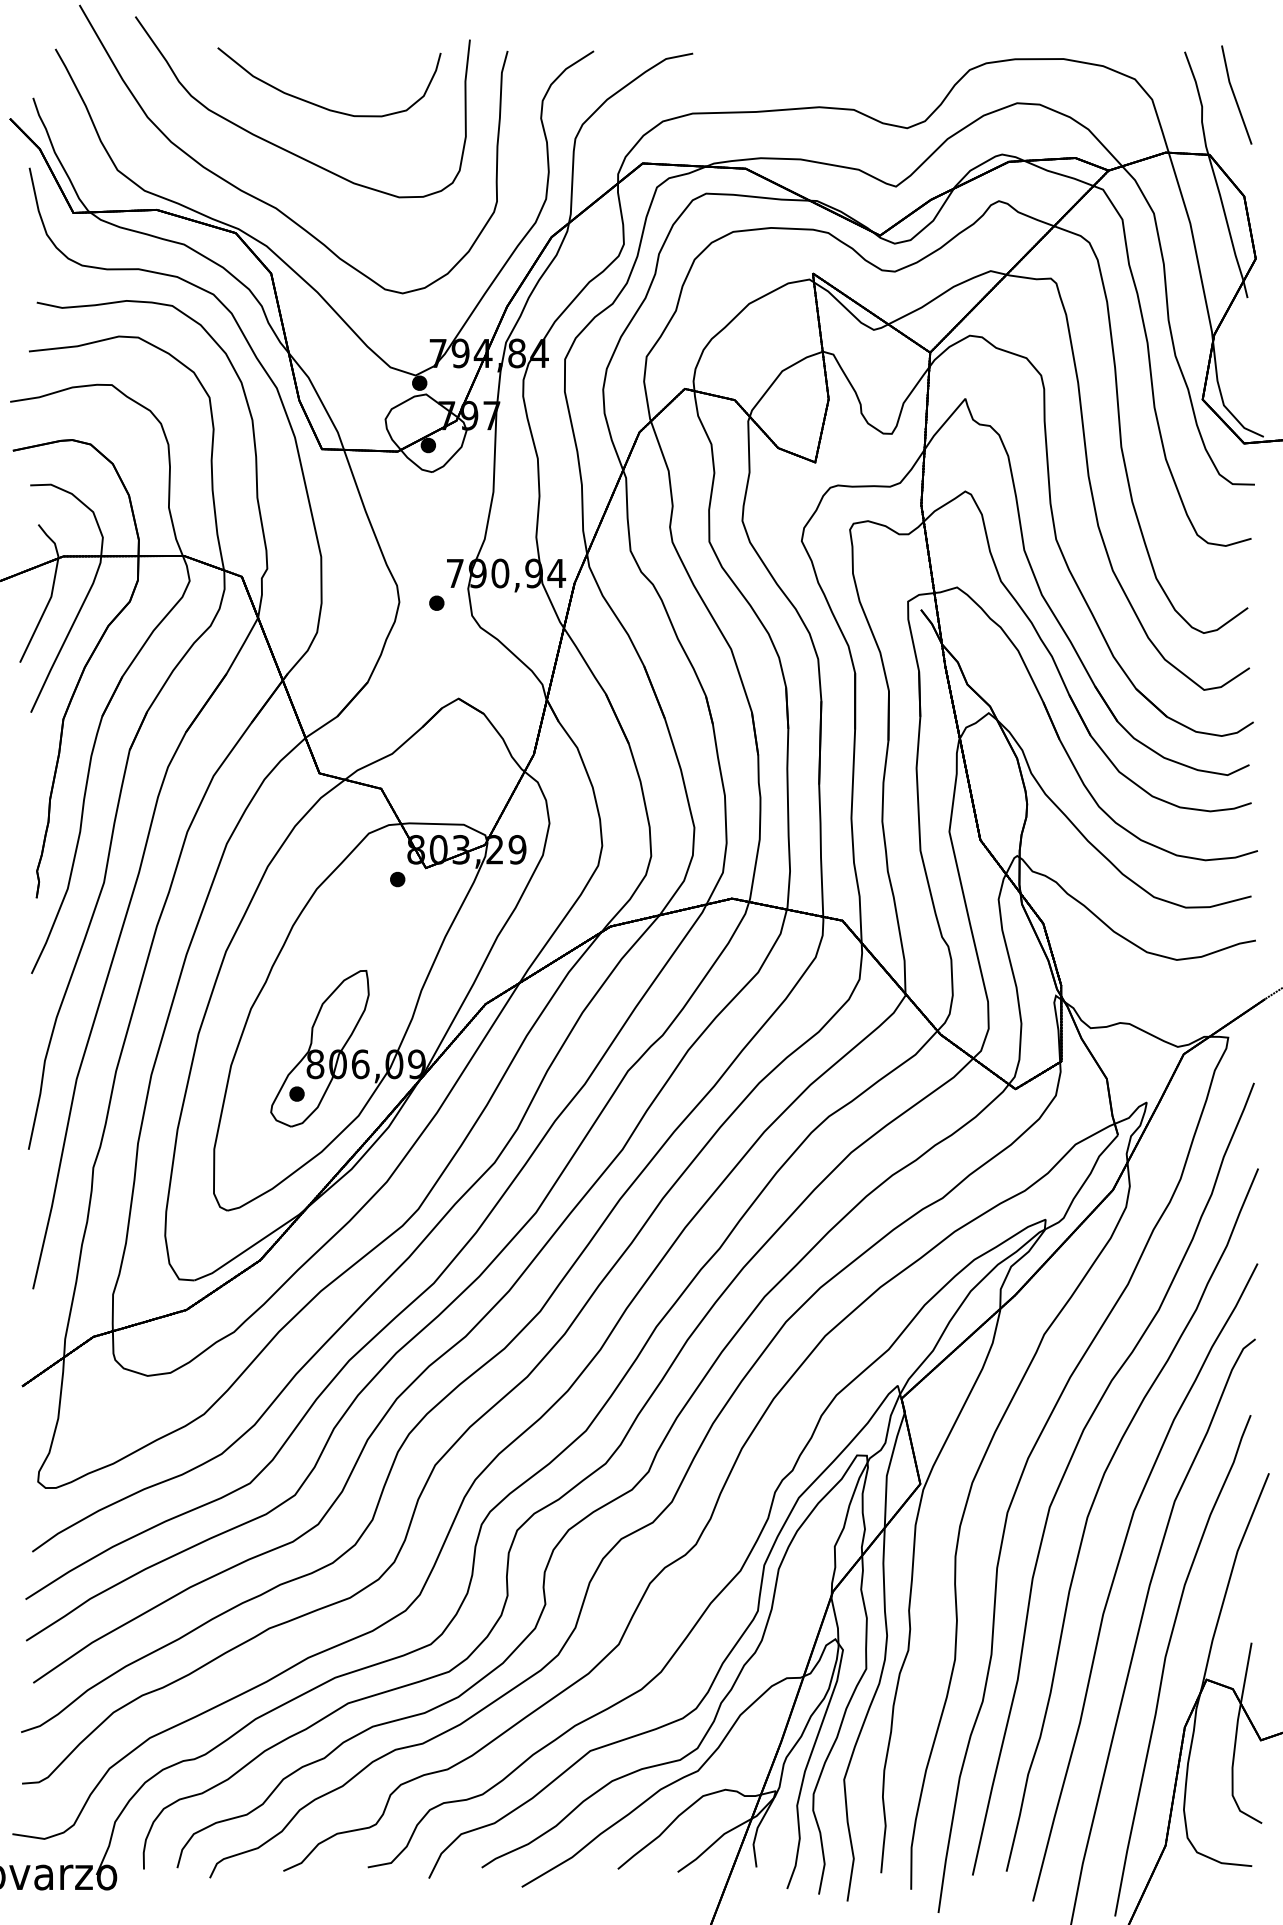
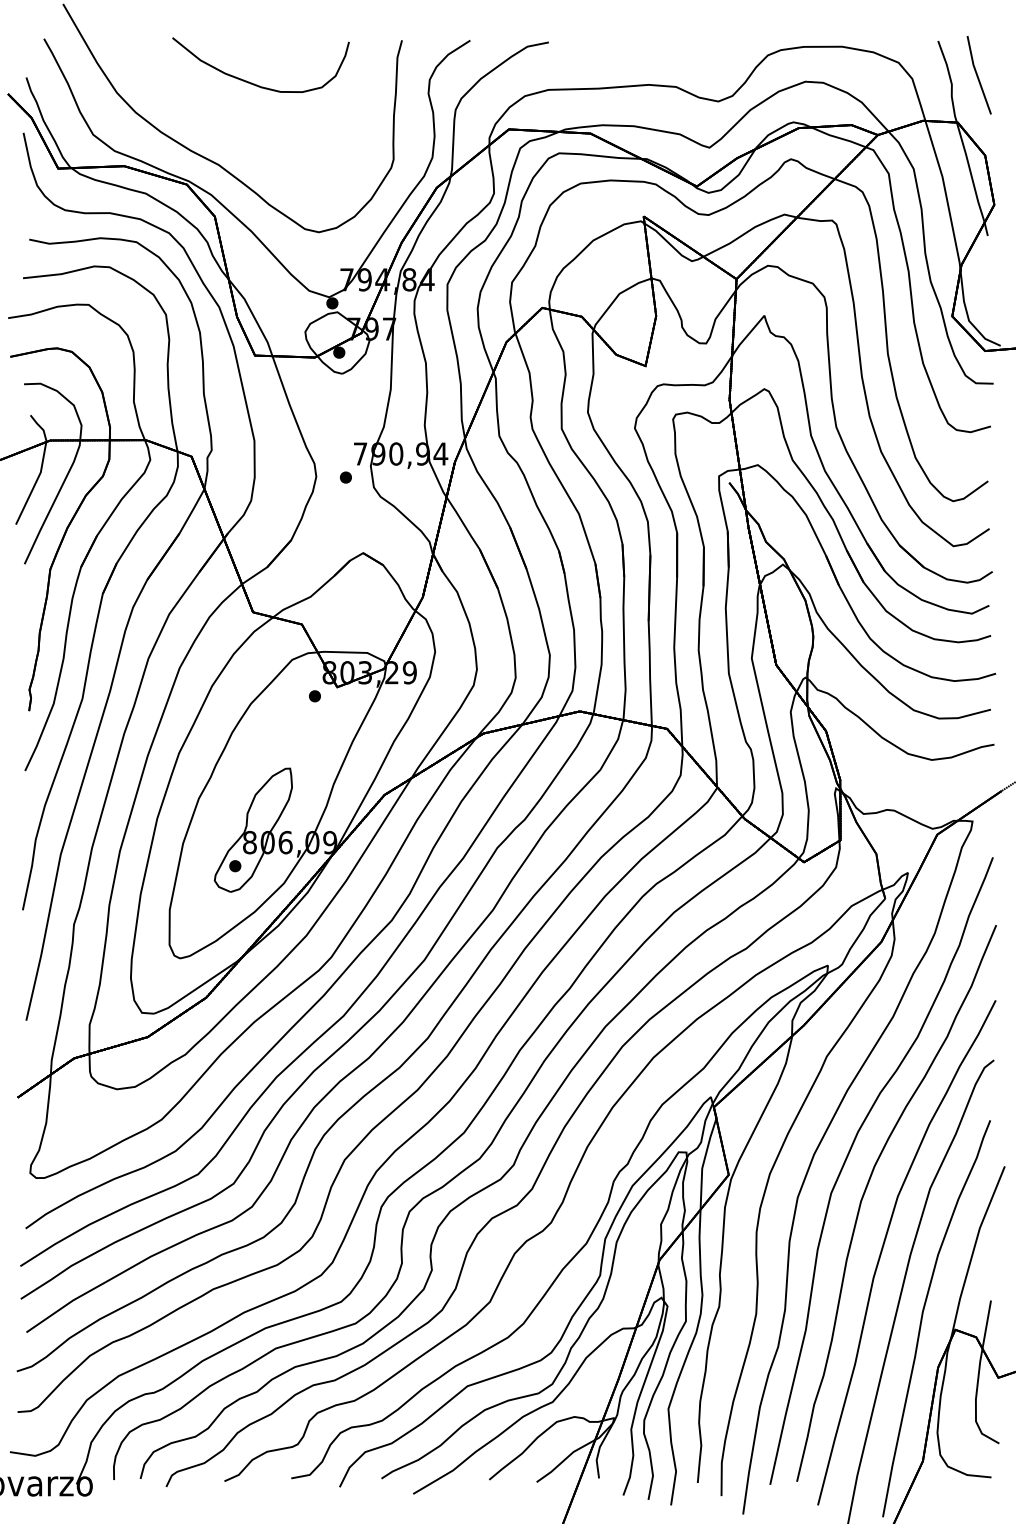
part: (282, 147) -> (223, 116), removed

